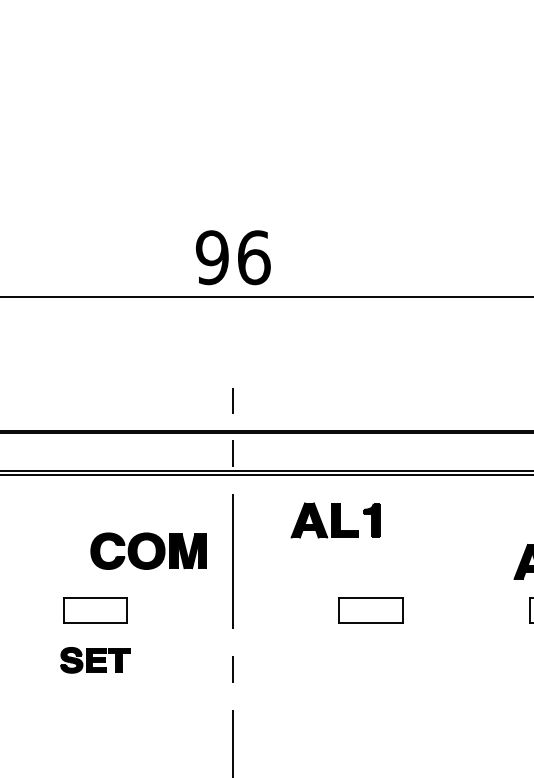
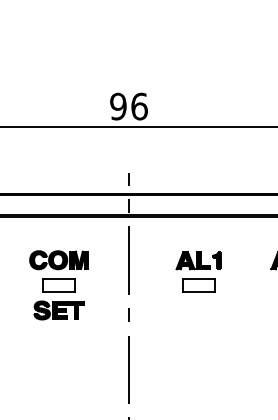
part: (334, 520) -> (198, 260), moved
part: (147, 551) -> (58, 260), moved
part: (94, 660) -> (58, 310), size x1.43

